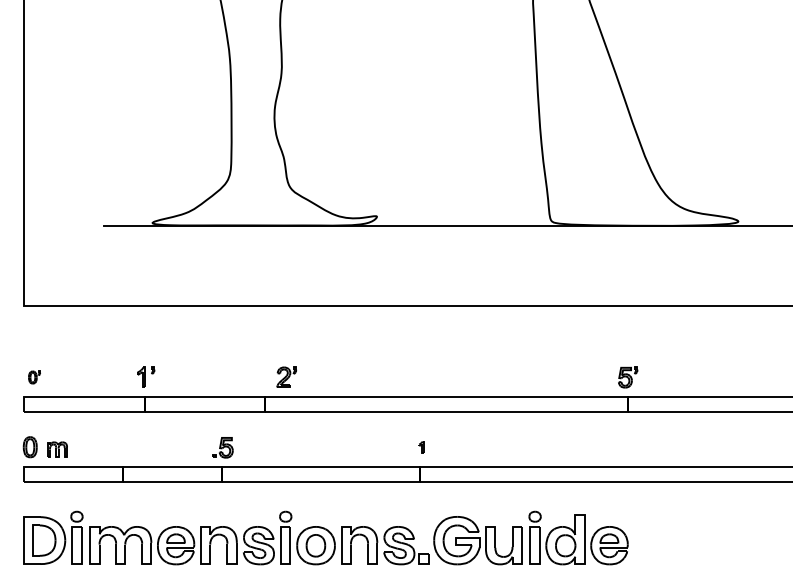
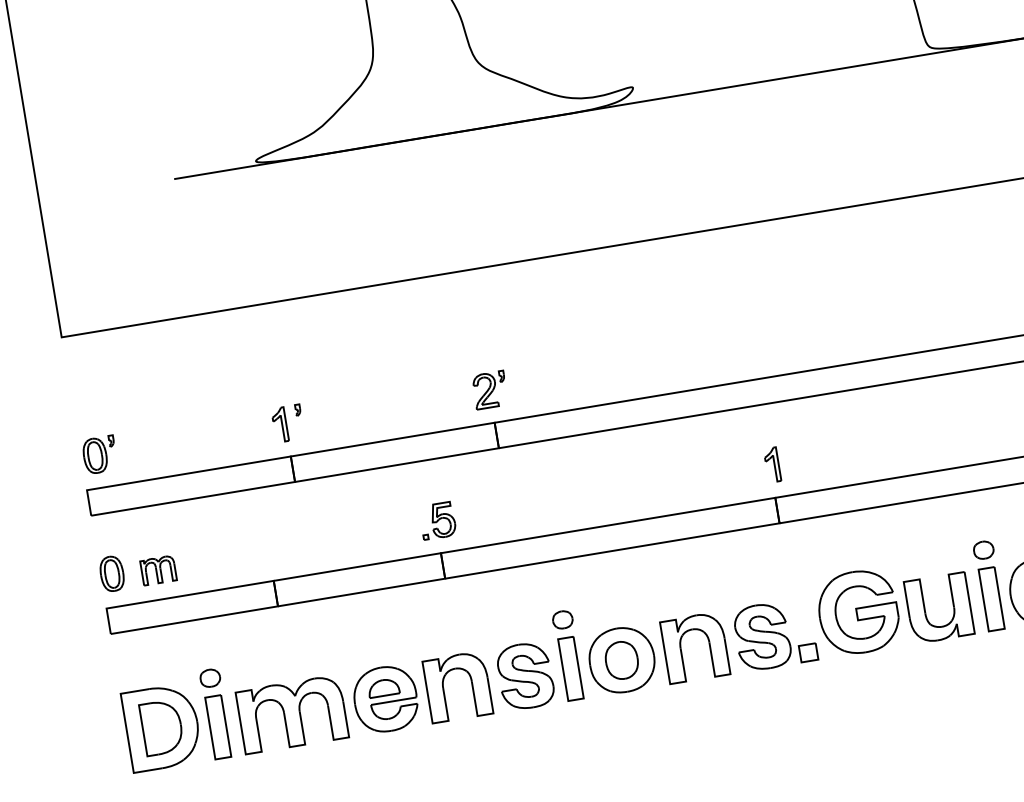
part: (286, 376) -> (489, 388), moved
part: (34, 377) -> (99, 455), size x1.67
part: (421, 447) -> (772, 465), size x1.67

